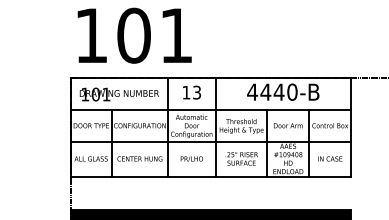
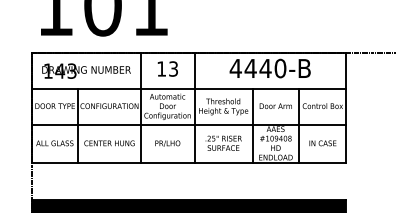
text: (100, 94) -> (65, 71), 101 -> 143

